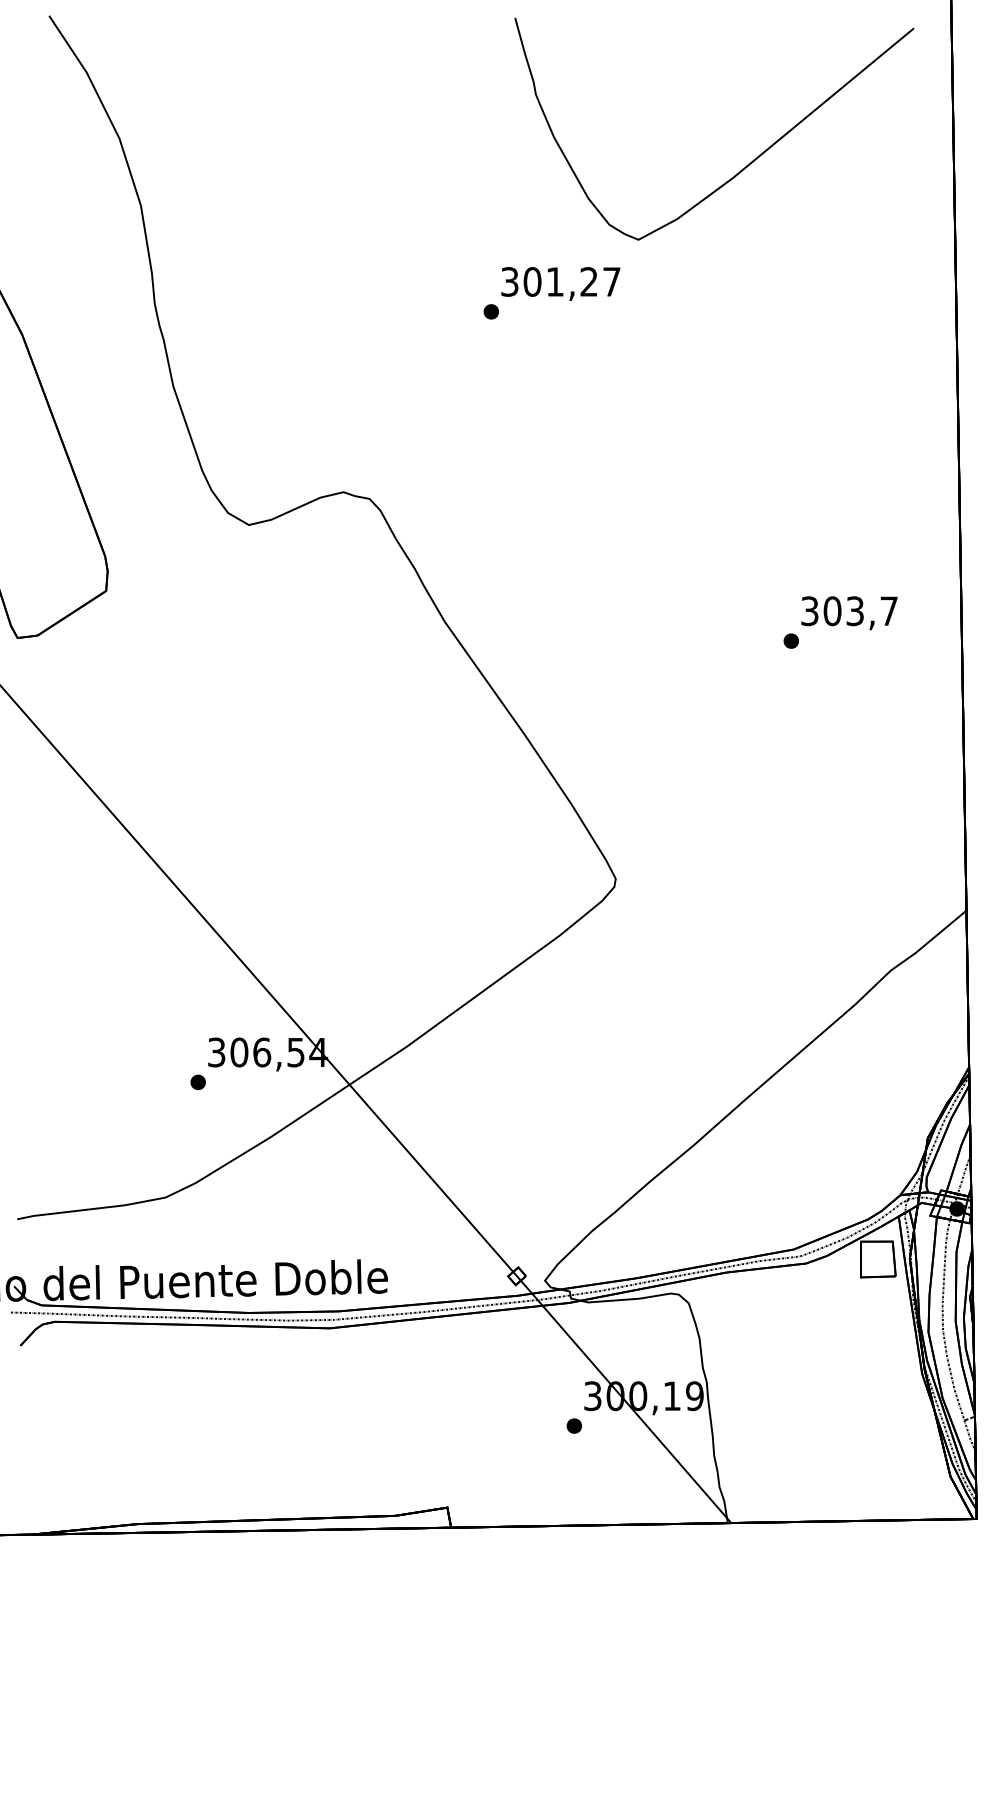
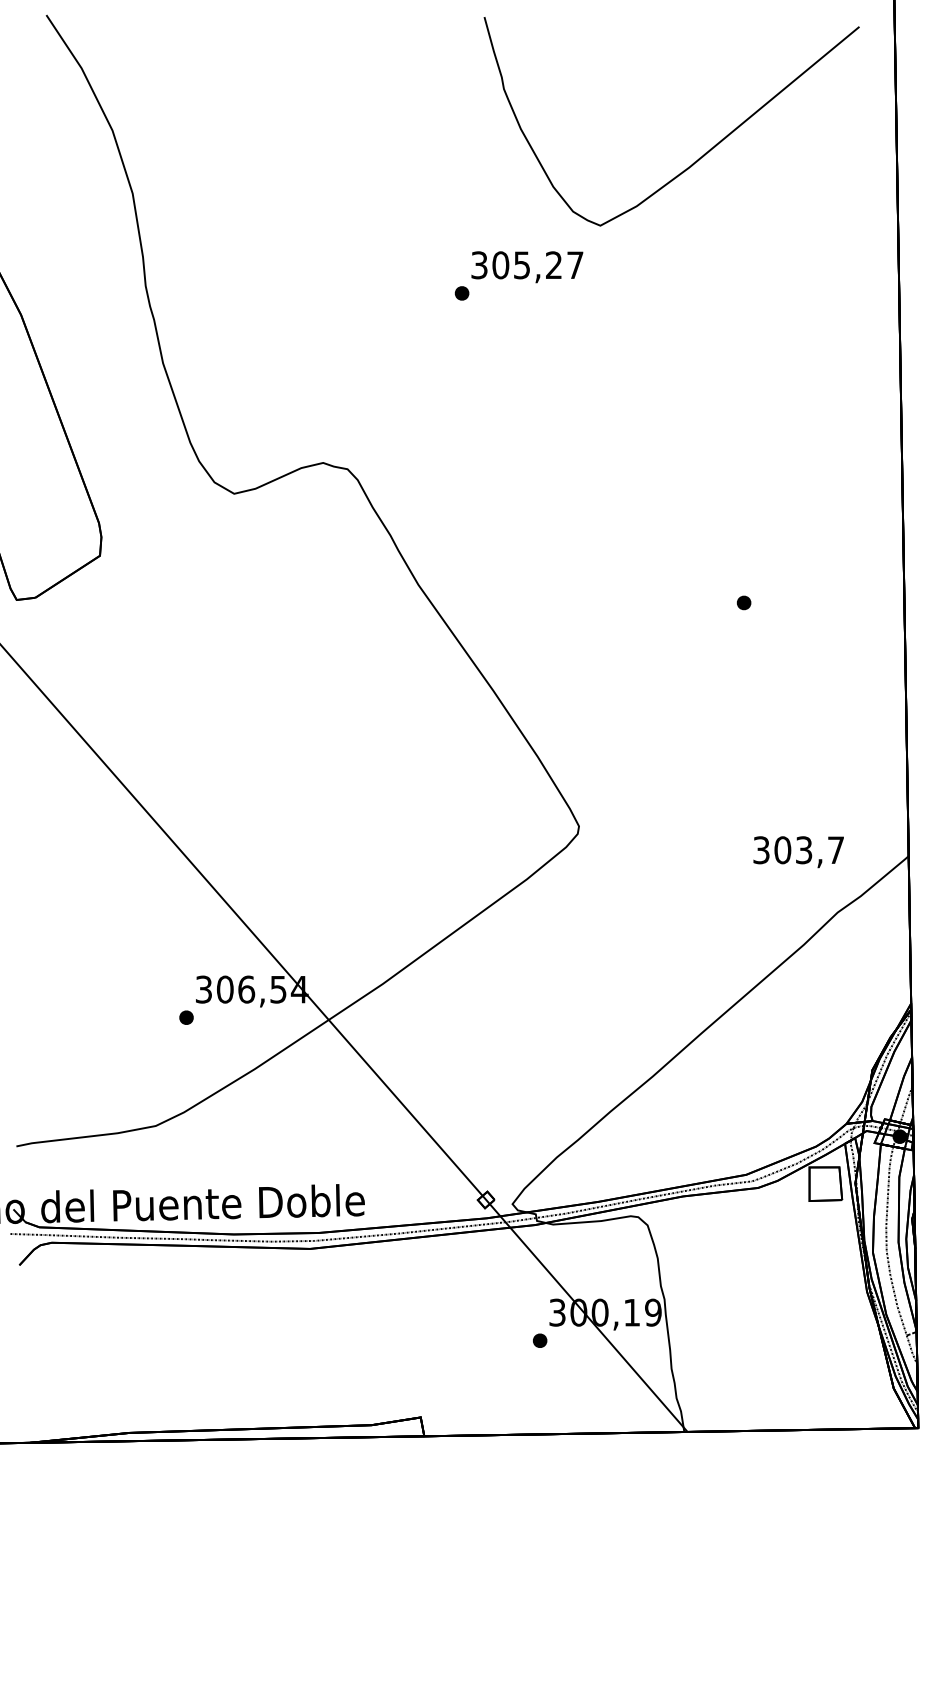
text: (554, 281) -> (521, 264), 301,27 -> 305,27
text: (849, 613) -> (798, 852), moved

